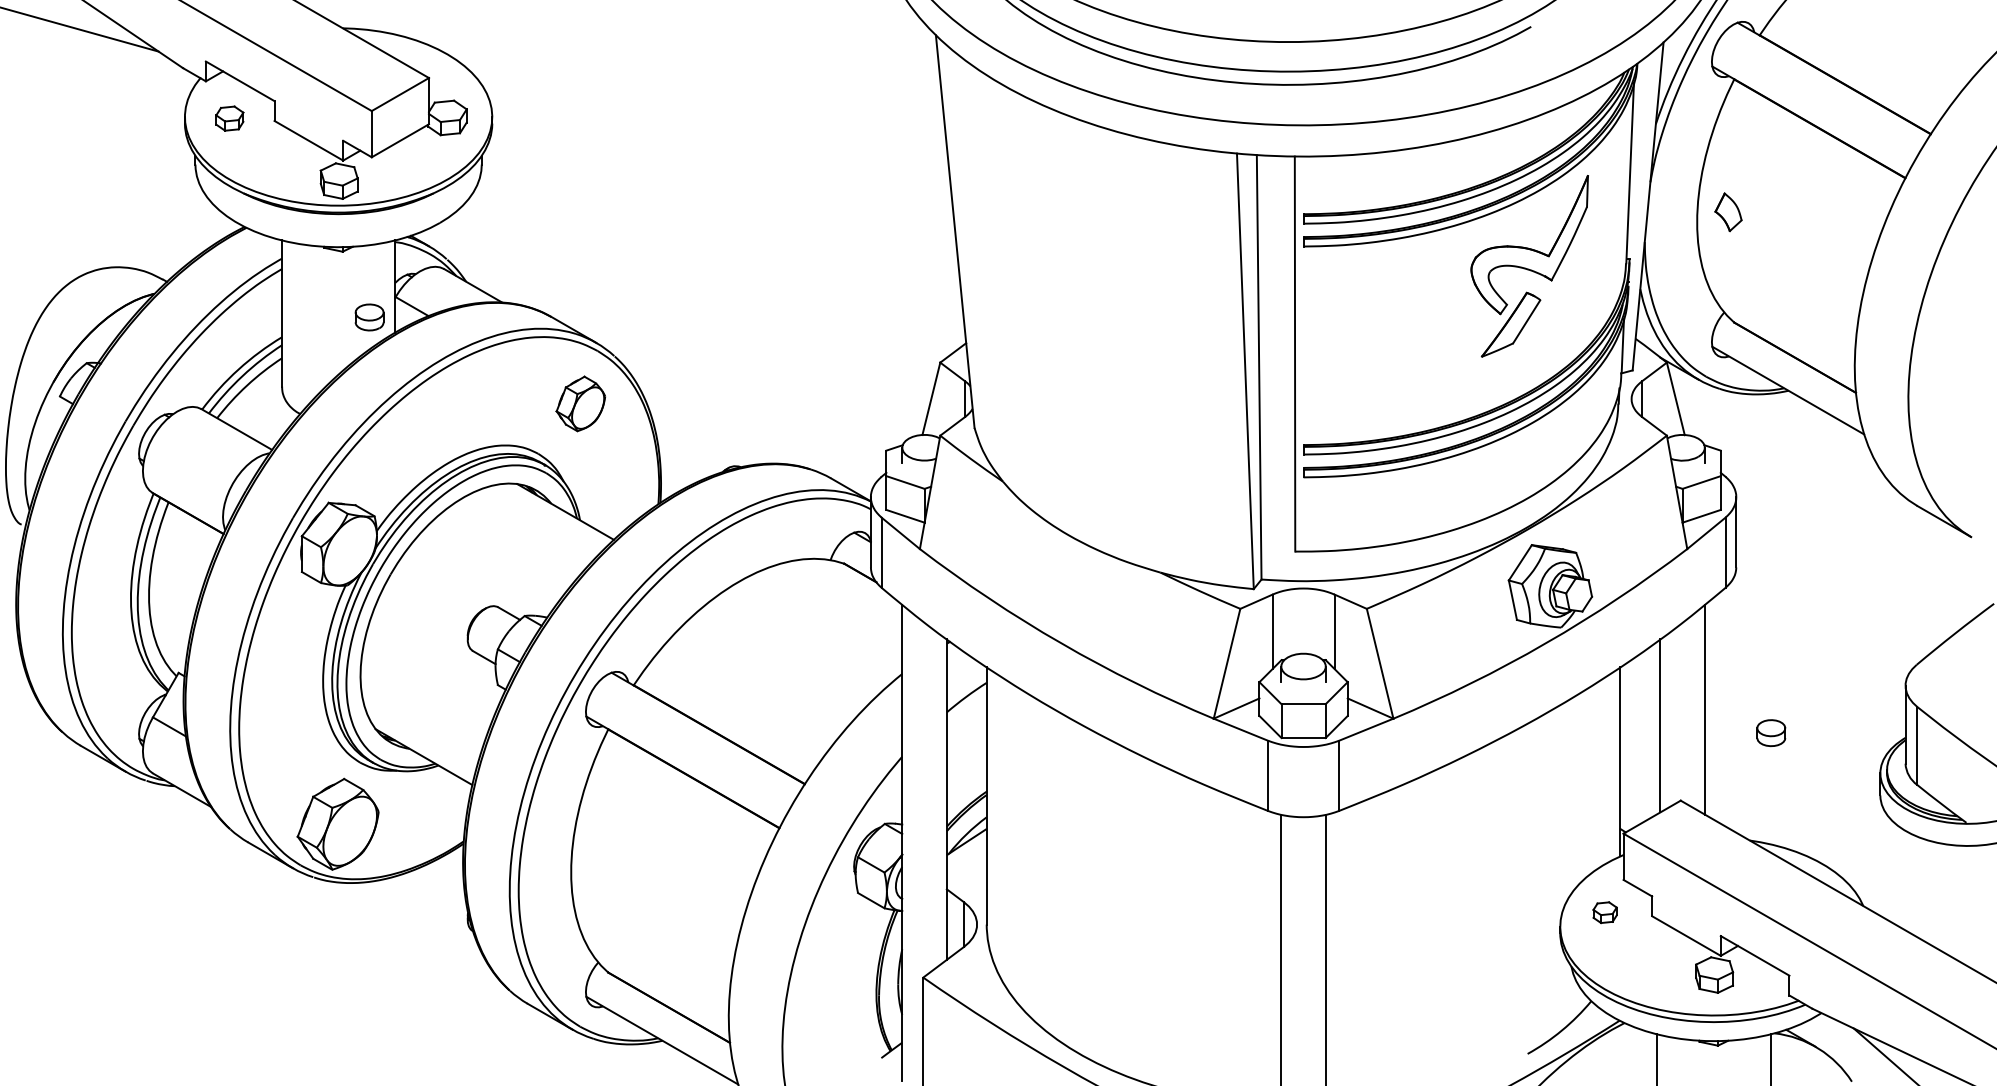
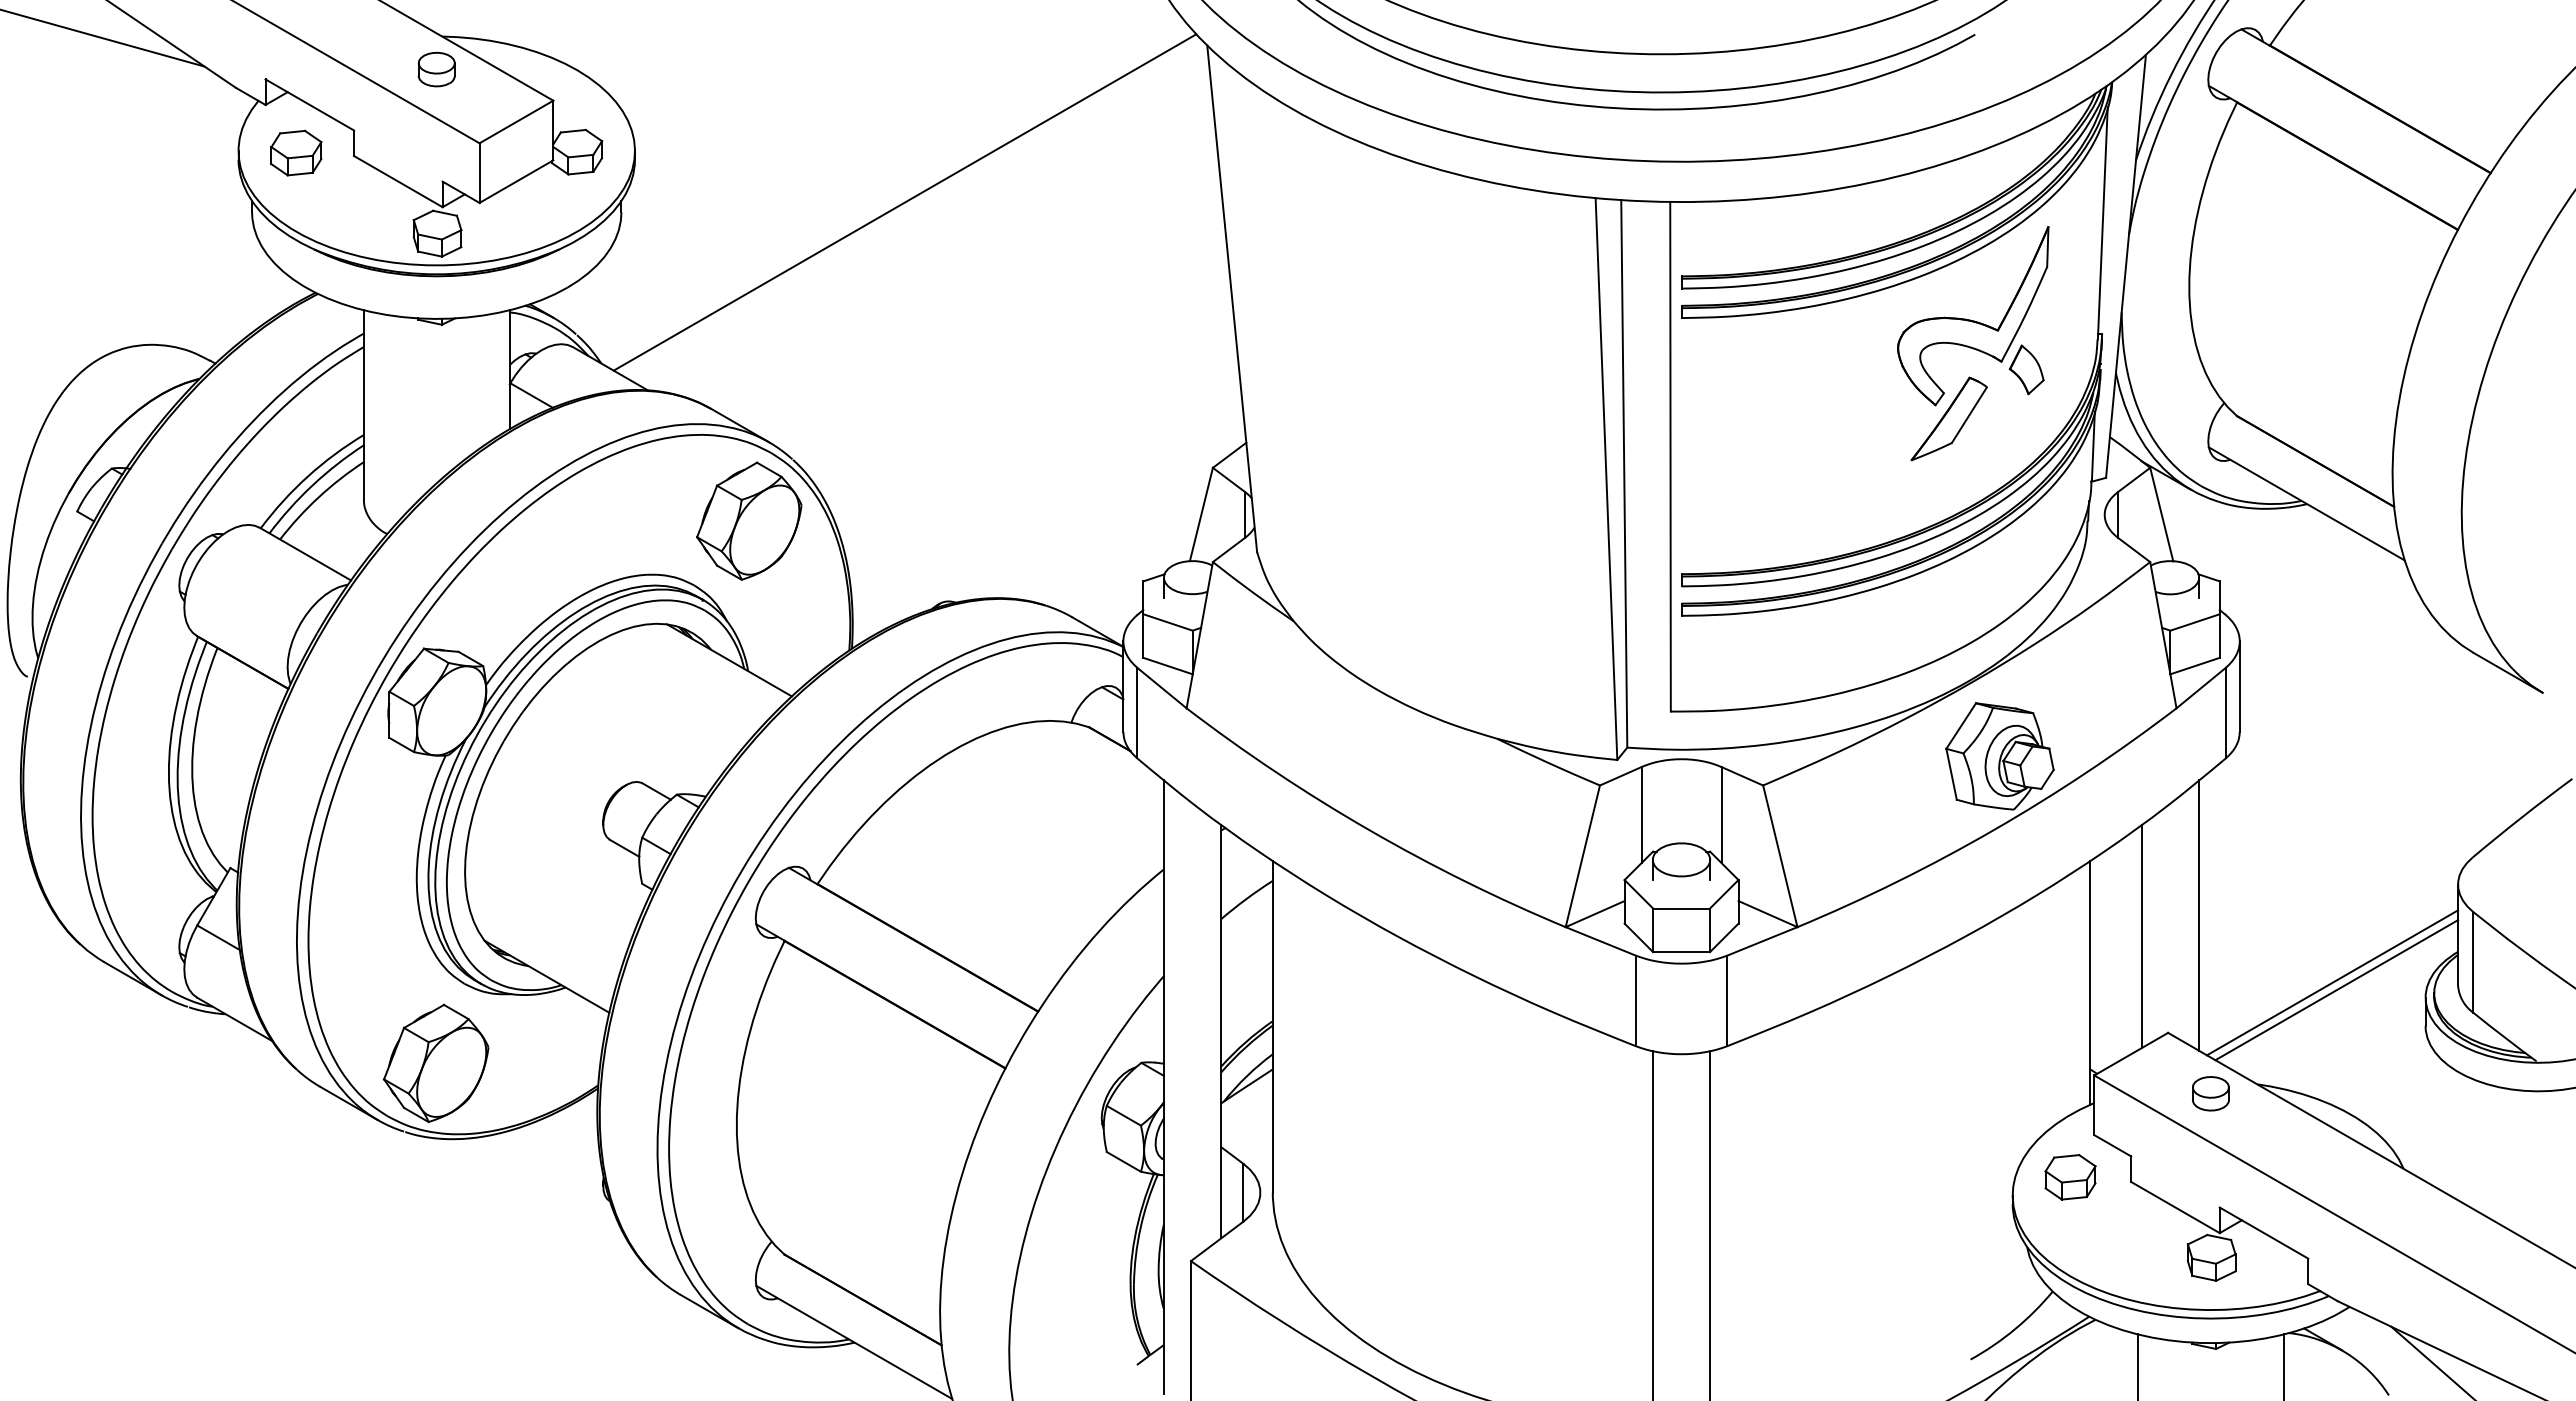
part: (229, 118) -> (296, 152), size x1.43
line: (701, 156) -> (904, 202), added
part: (1728, 211) -> (2026, 369), moved
part: (369, 317) -> (436, 69), moved
part: (581, 403) -> (749, 520), size x1.67
part: (1770, 732) -> (2210, 1093), moved
line: (1808, 761) -> (2332, 982), added
line: (1811, 767) -> (2336, 990), added
part: (1605, 912) -> (2070, 1177), size x1.67

